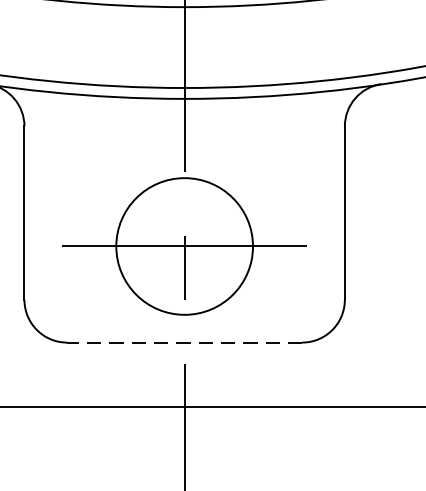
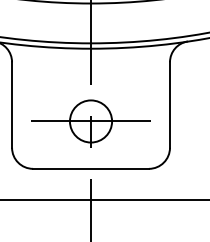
circle: (183, 246) -> (90, 121), size x0.62
line: (185, 341) -> (91, 168), dashed -> solid

